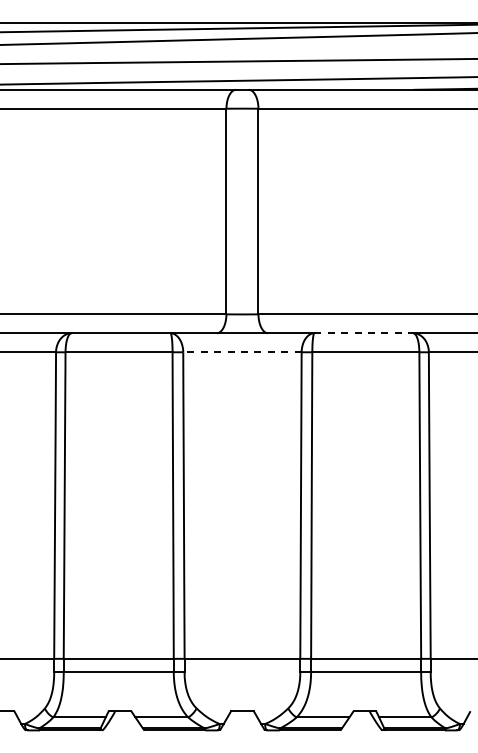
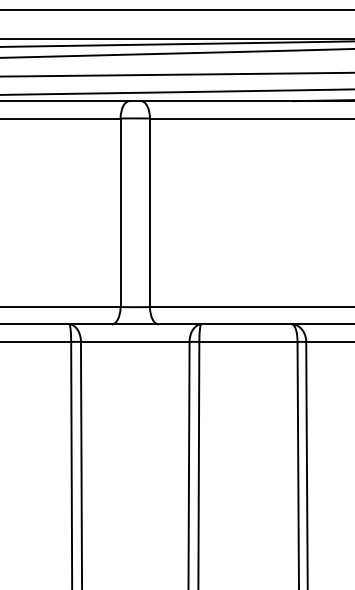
line: (364, 333) -> (247, 324), dashed -> solid
line: (241, 352) -> (134, 342), dashed -> solid

